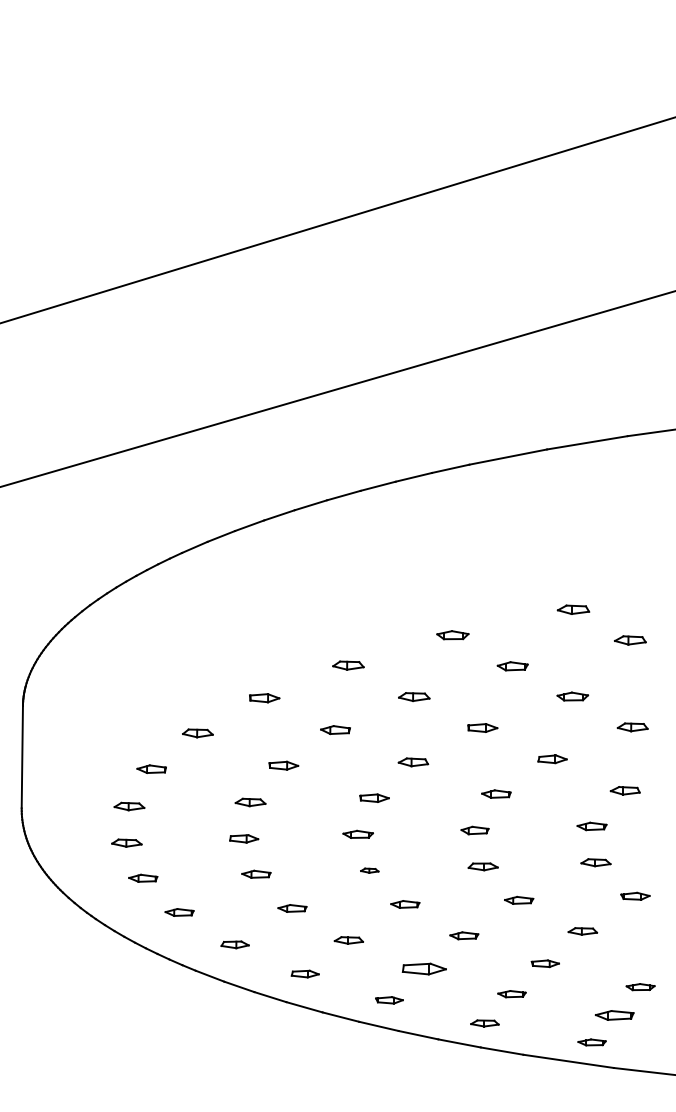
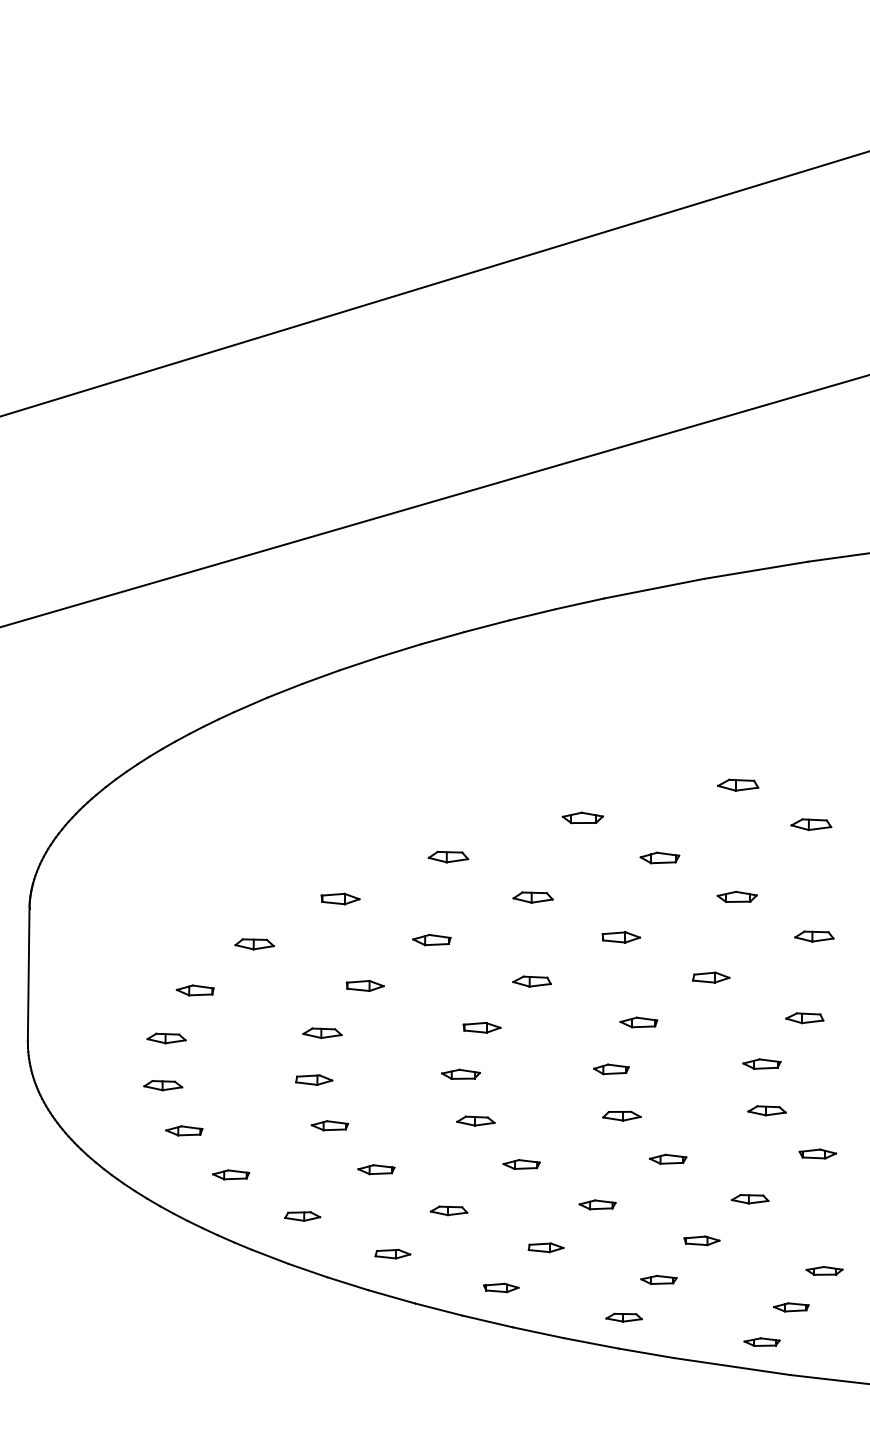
part: (369, 870) -> (475, 1120), size x1.67
part: (423, 968) -> (545, 1247), size x0.62
part: (614, 1015) -> (791, 1307), size x0.71

